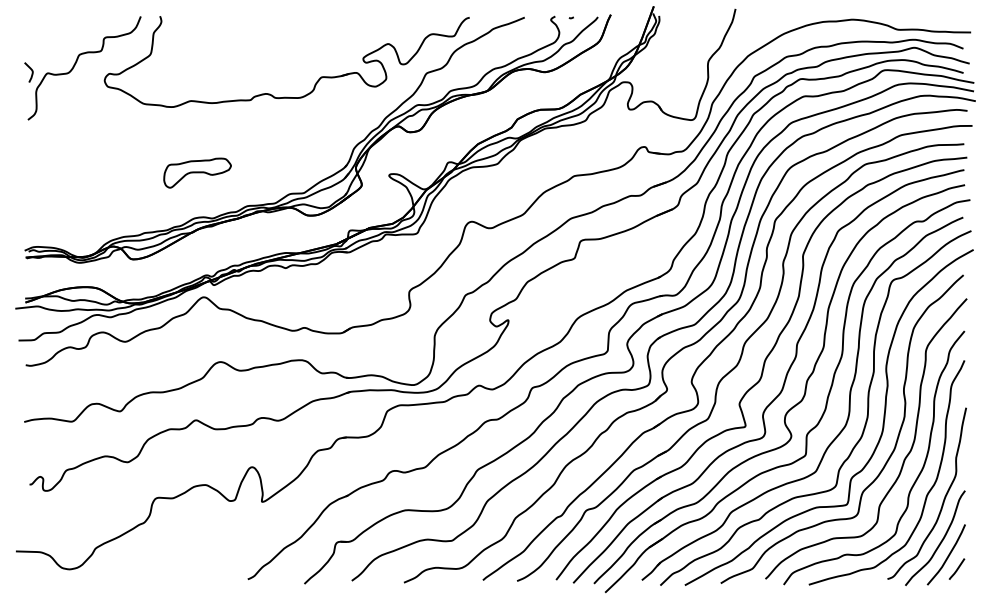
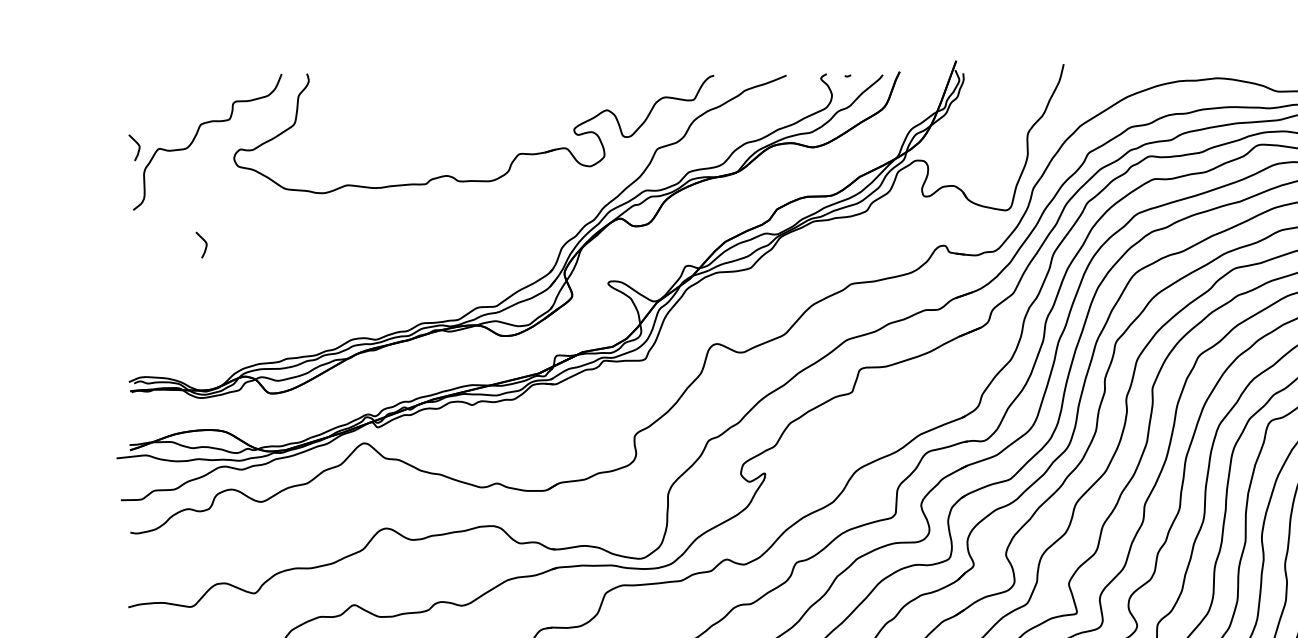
curve: (82, 146) -> (204, 245), added
part: (197, 172) -> (356, 279), removed

